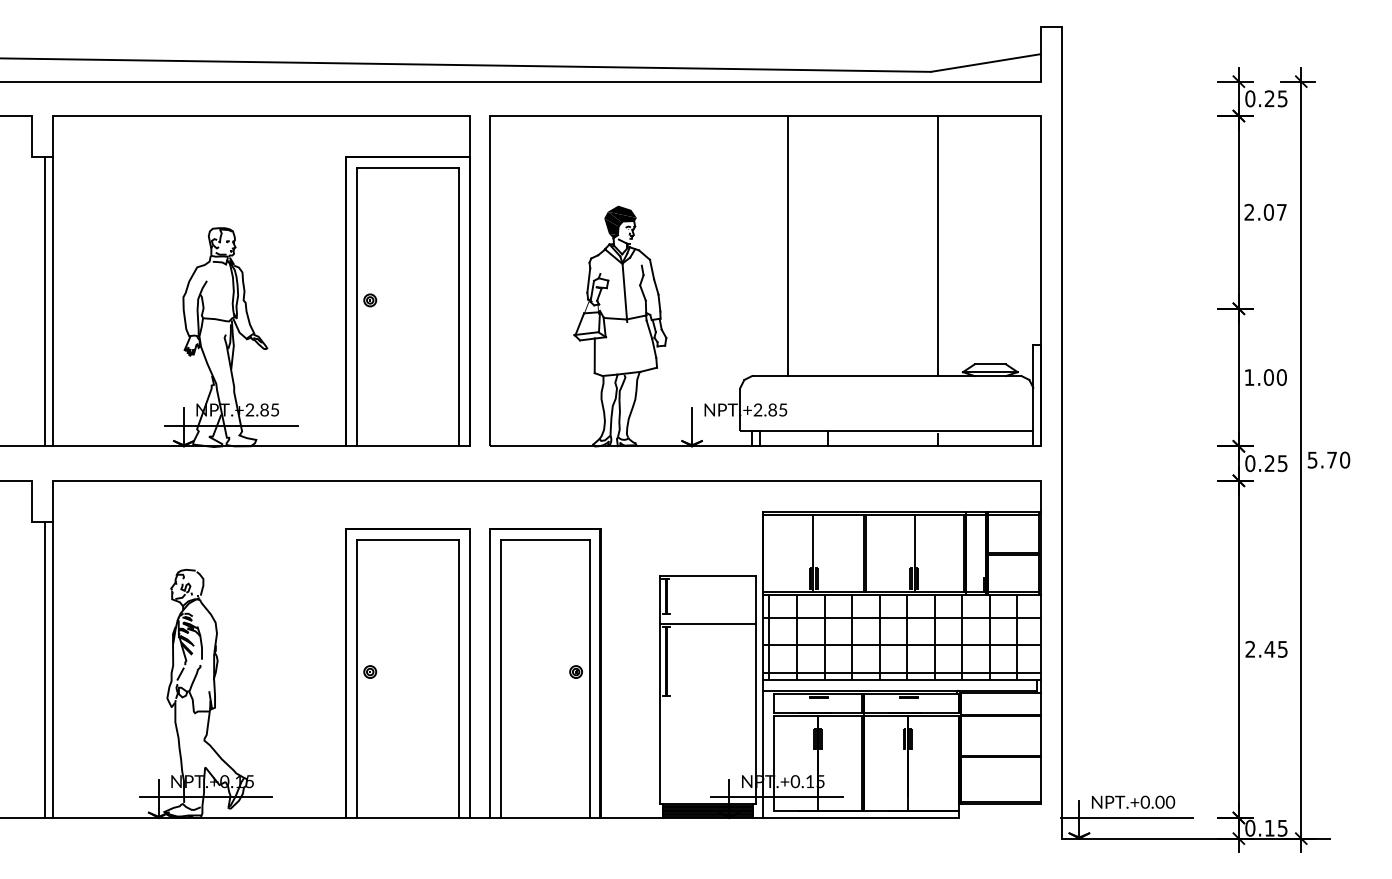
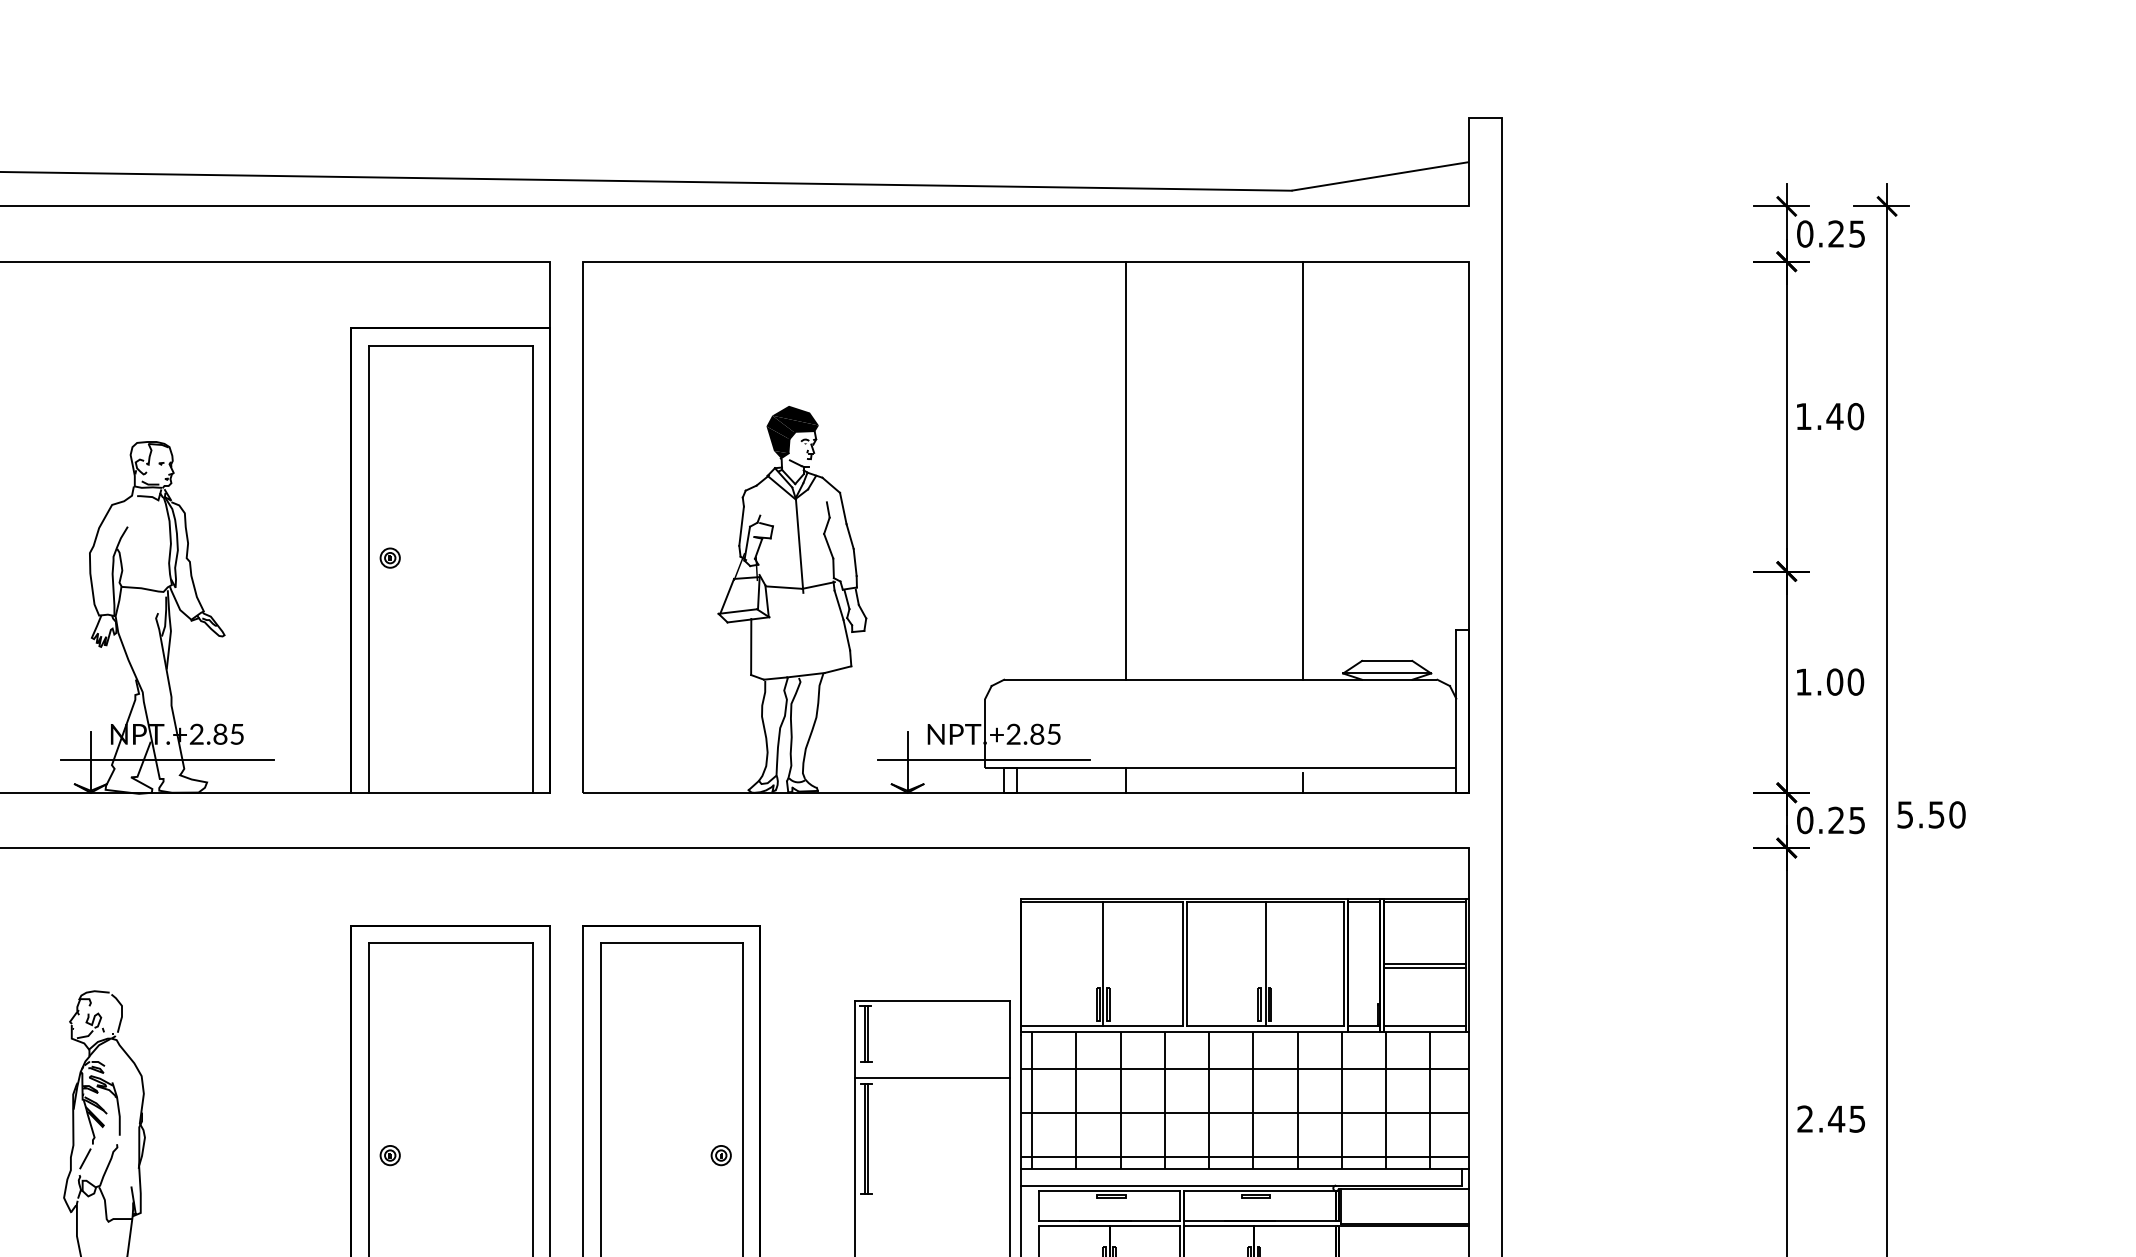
text: (1265, 211) -> (1829, 415), 2.07 -> 1.40
line: (787, 246) -> (1125, 471), moved
line: (739, 425) -> (983, 759), added
text: (1331, 459) -> (1935, 813), 5.70 -> 5.50

